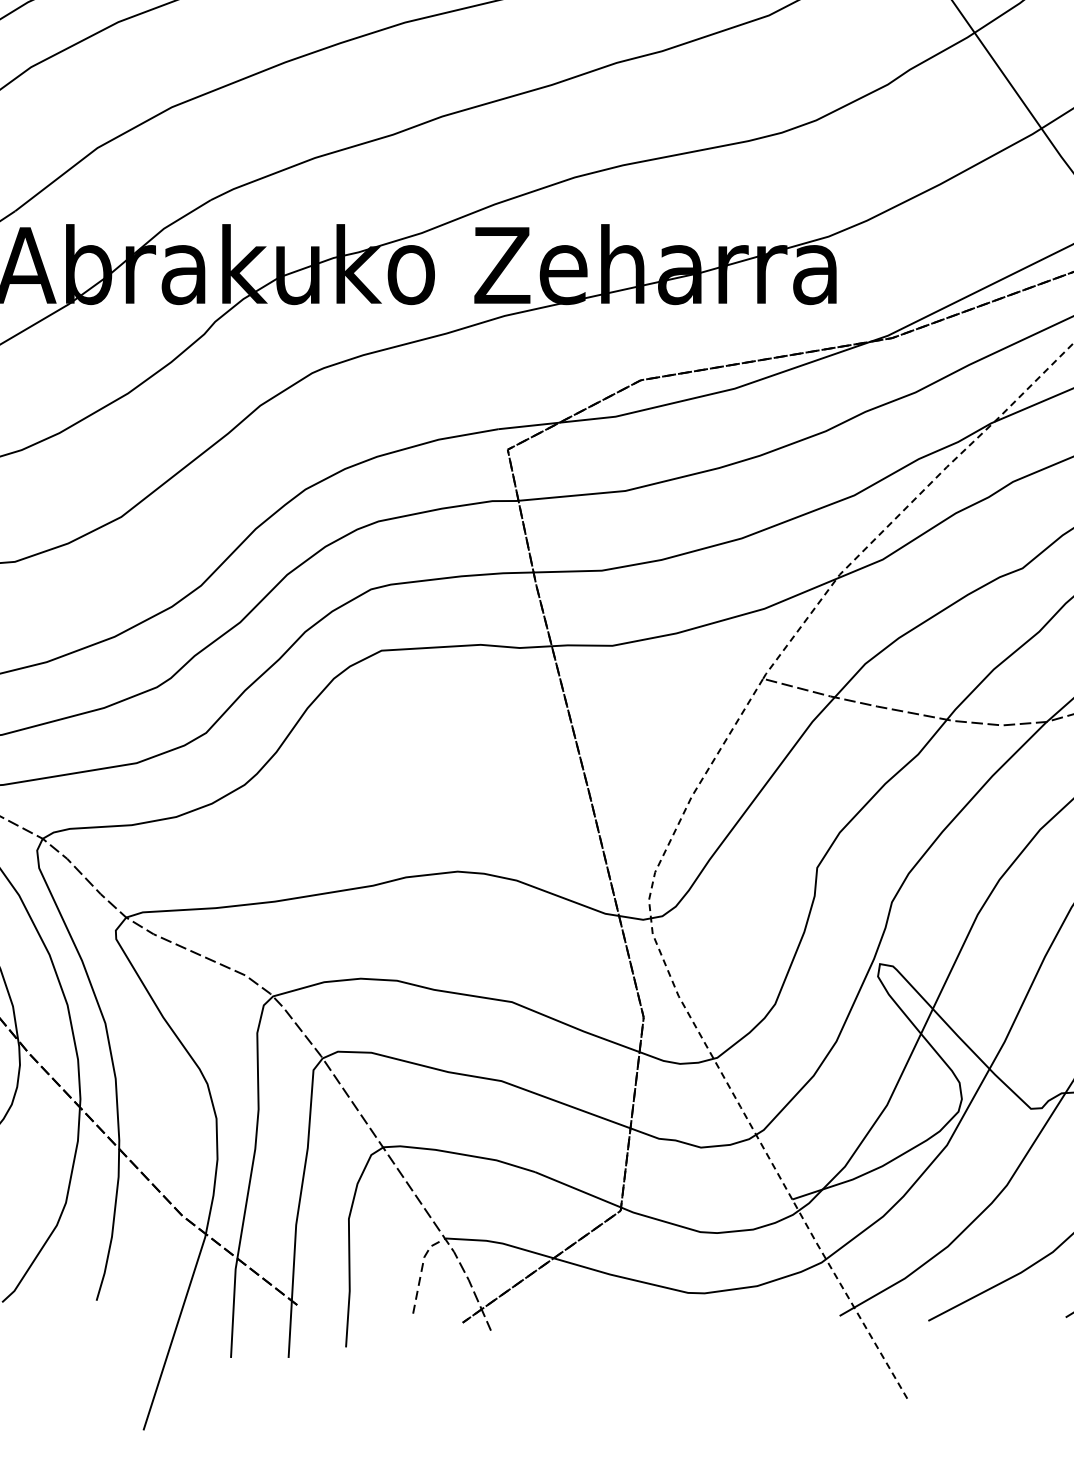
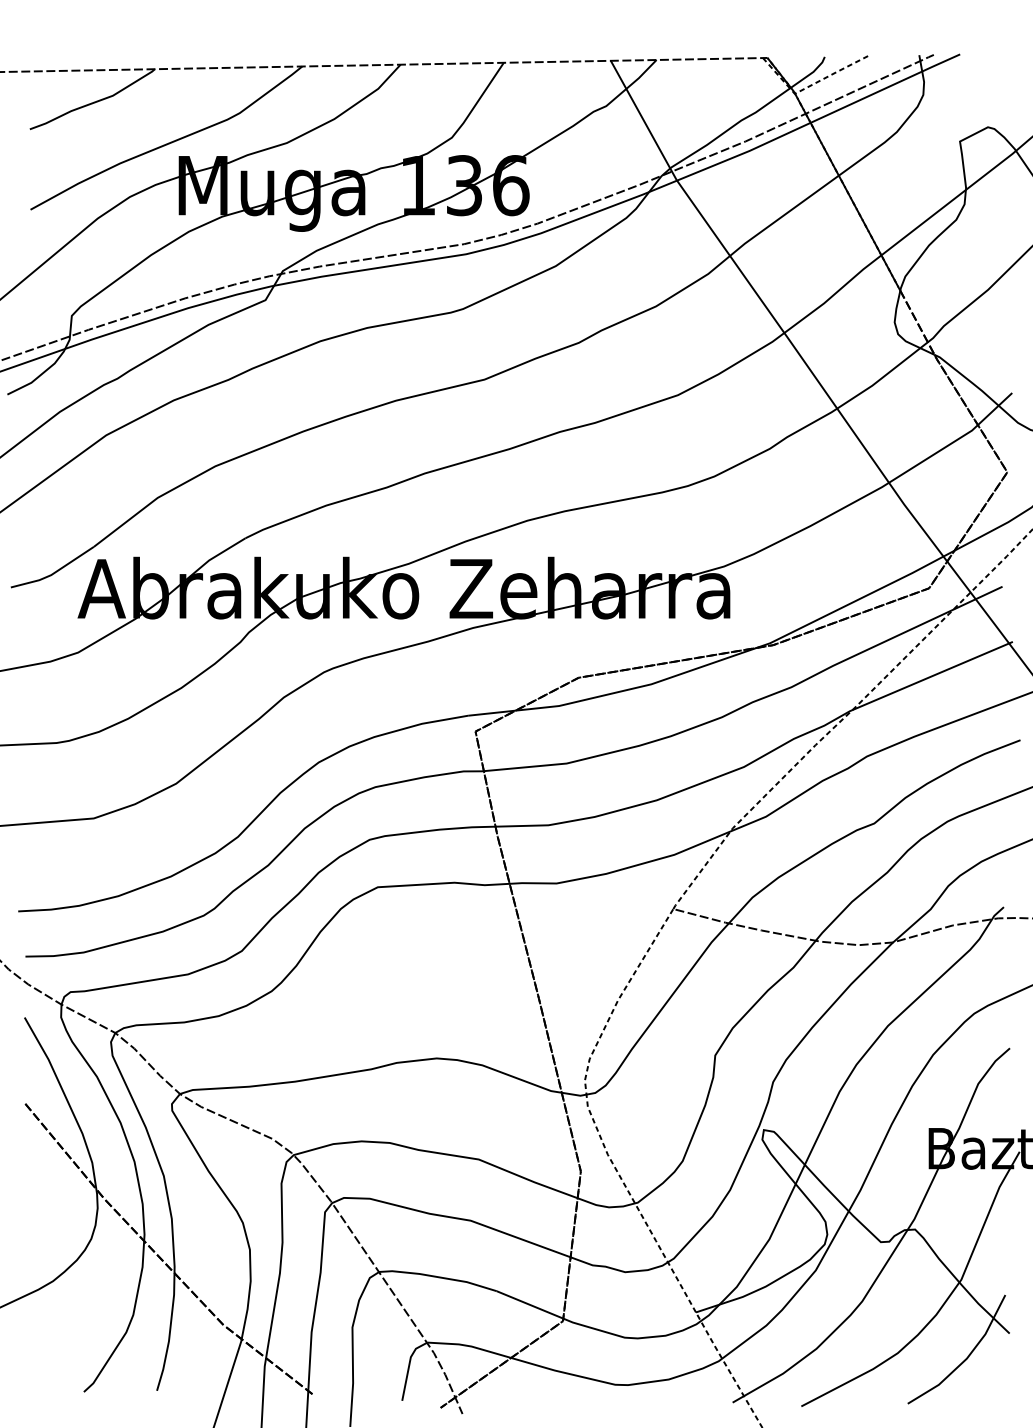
line: (422, 1268) -> (409, 1365), dashed -> solid

